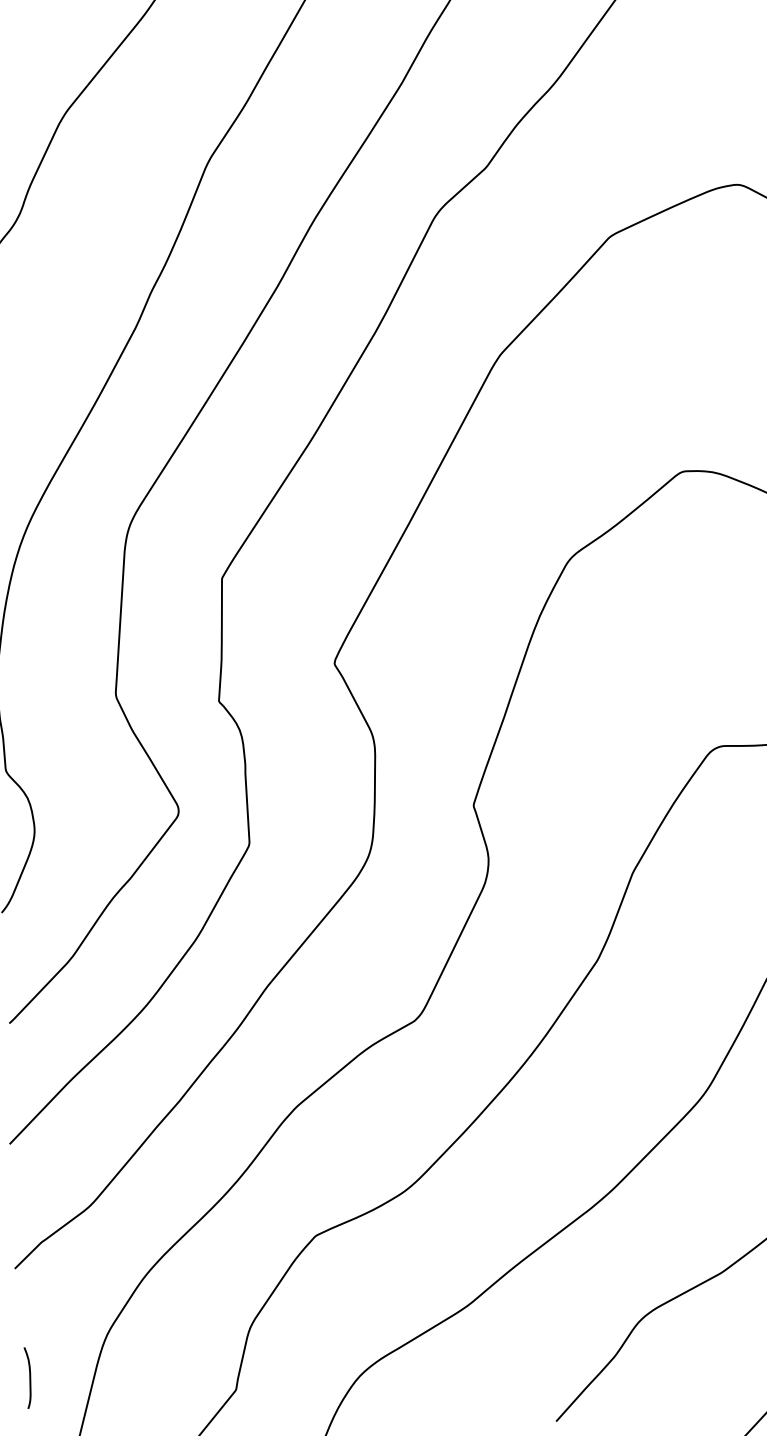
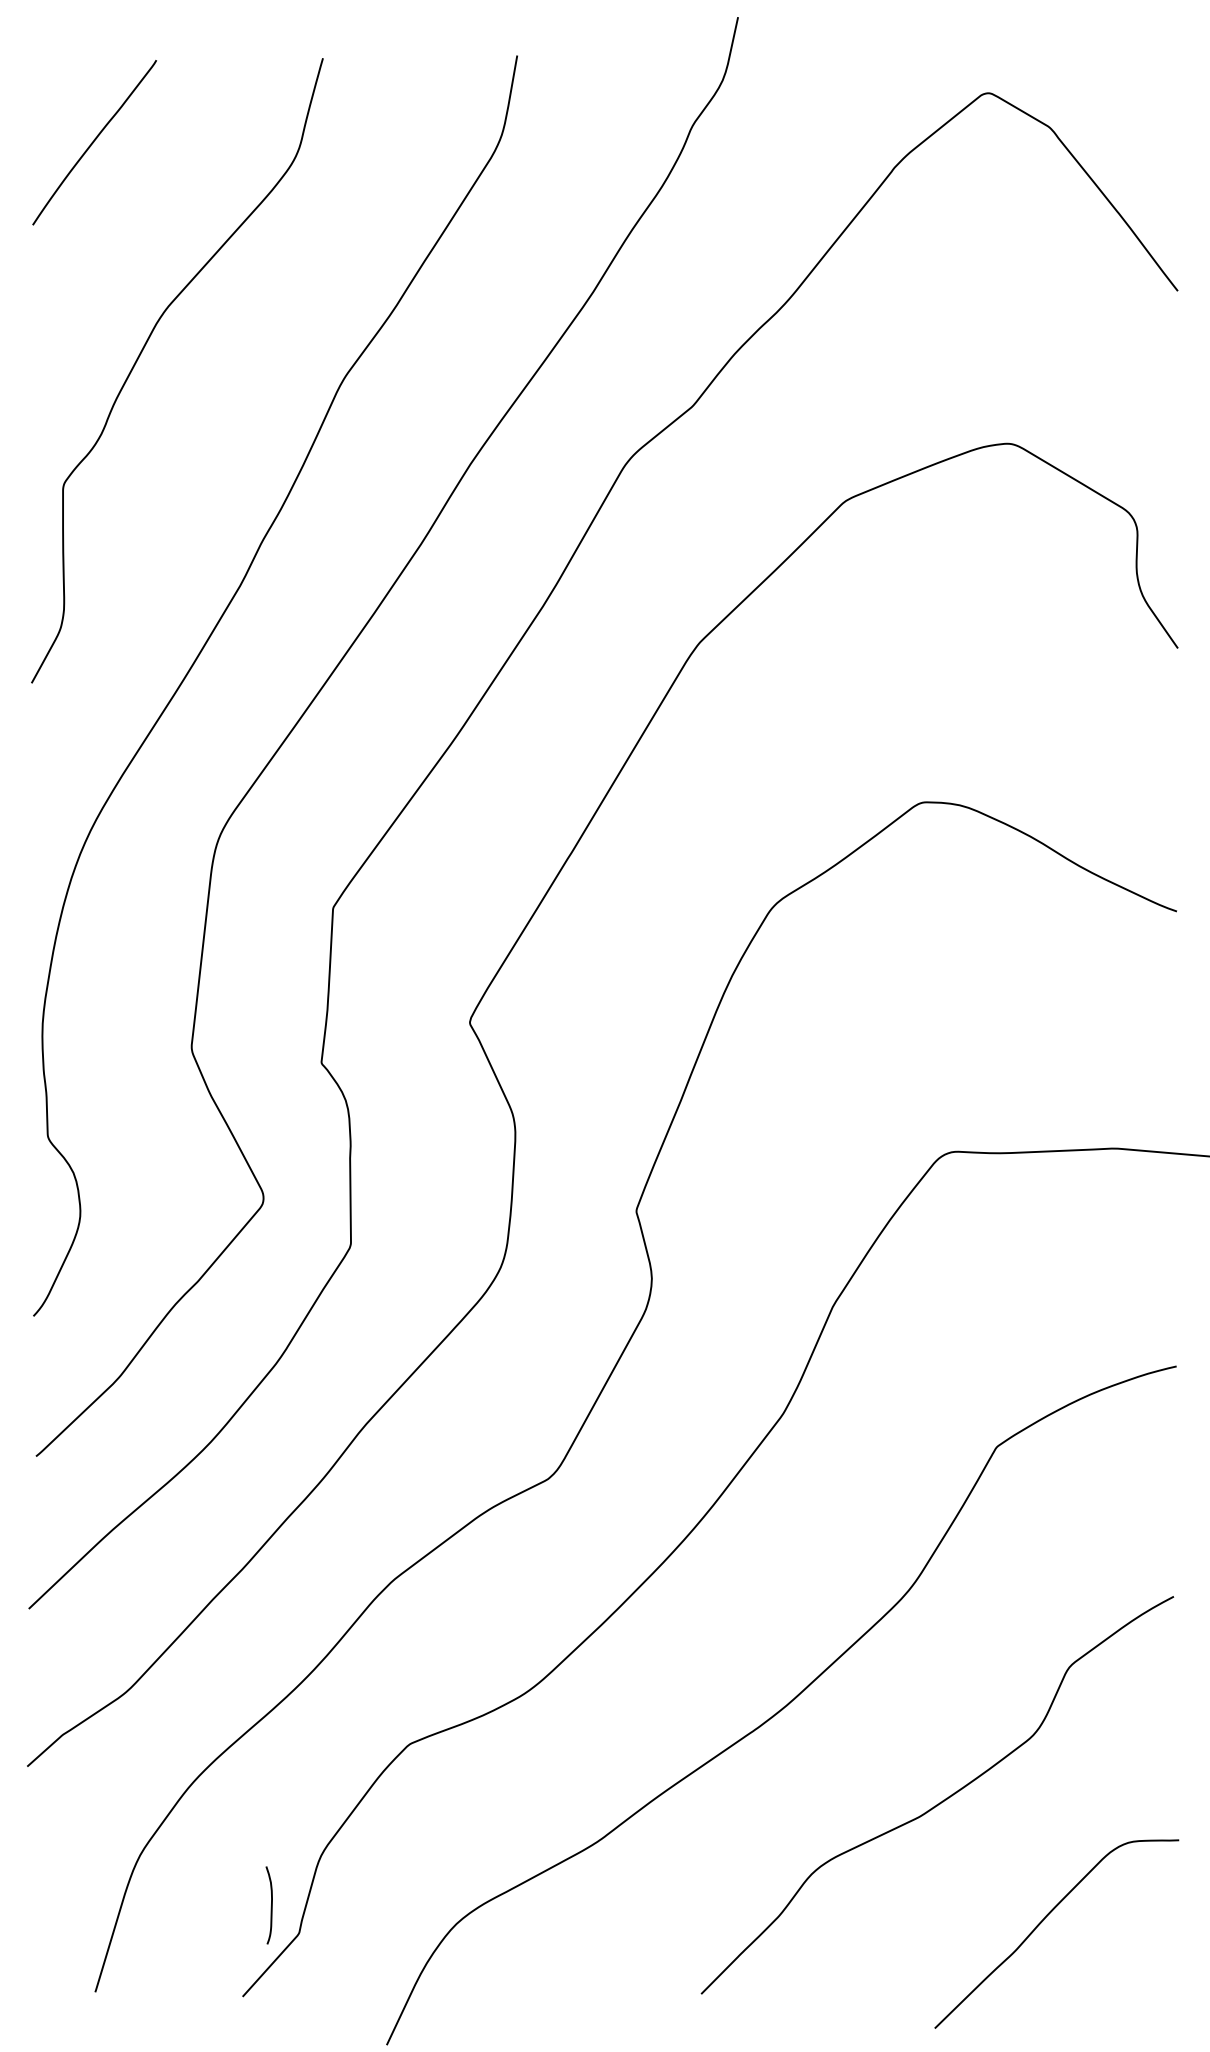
curve: (29, 1378) -> (270, 1906), moved

